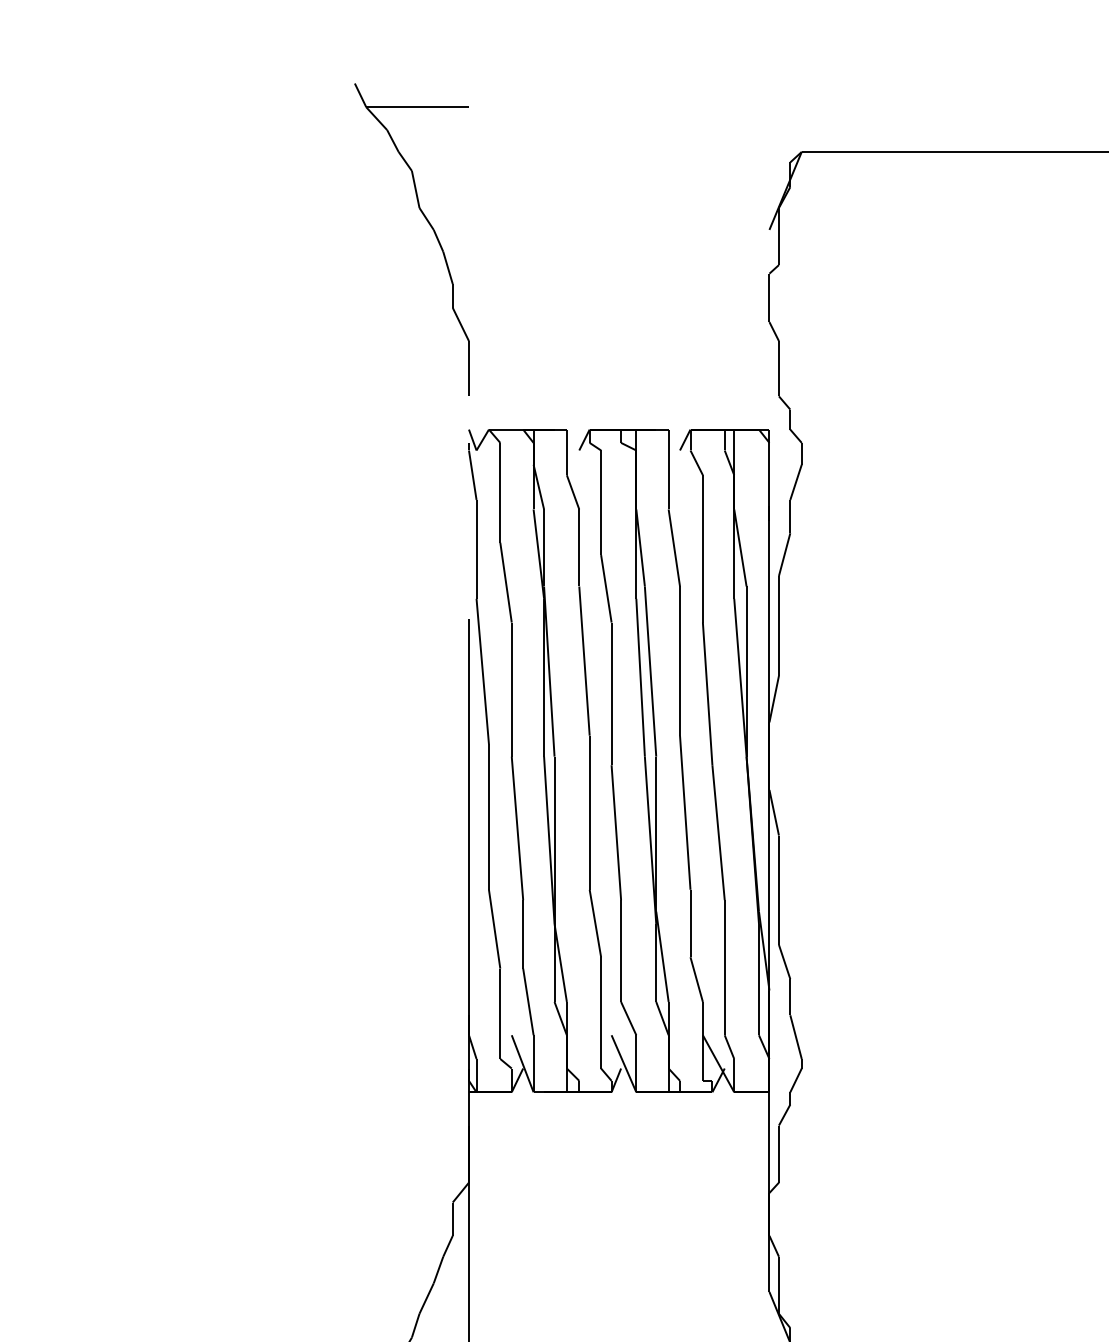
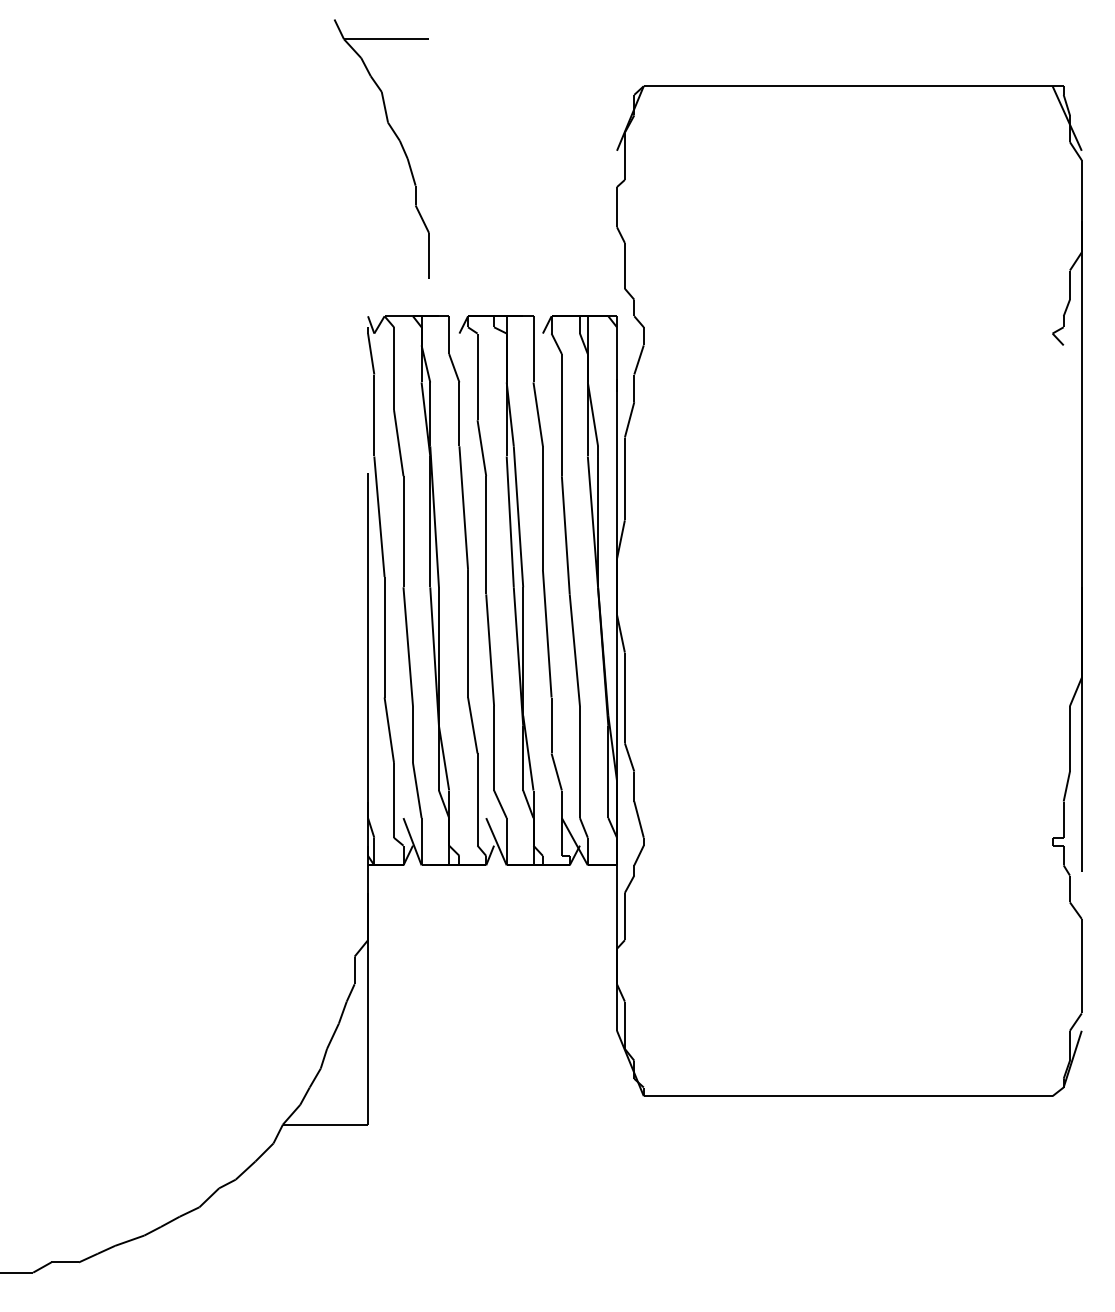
part: (430, 228) -> (397, 139), moved

